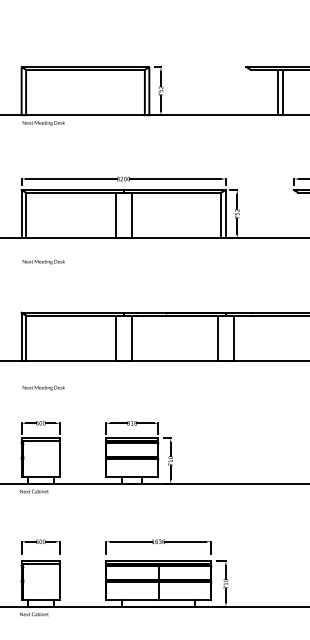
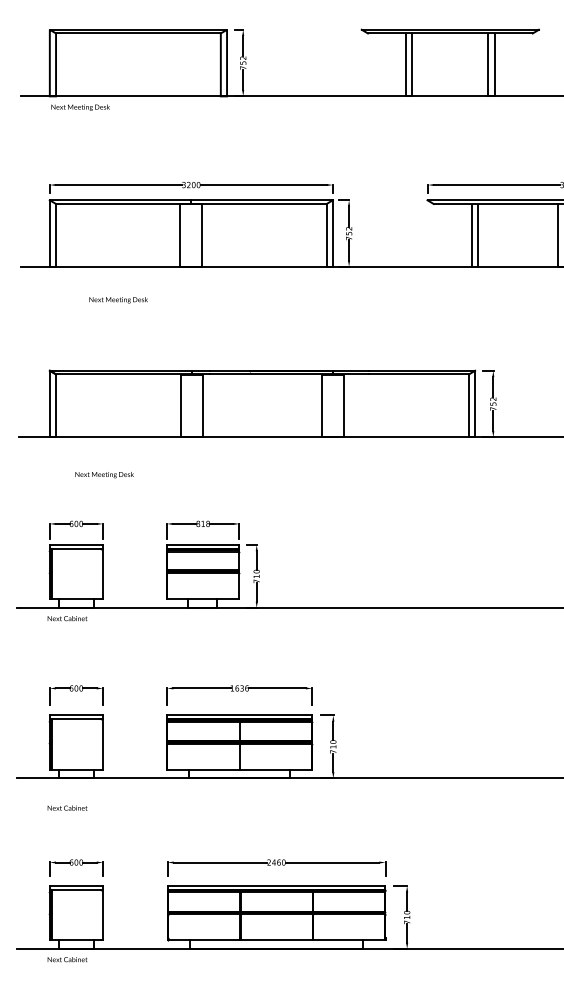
text: (43, 262) -> (118, 300), moved
text: (43, 388) -> (104, 475), moved
text: (34, 613) -> (67, 807), moved

